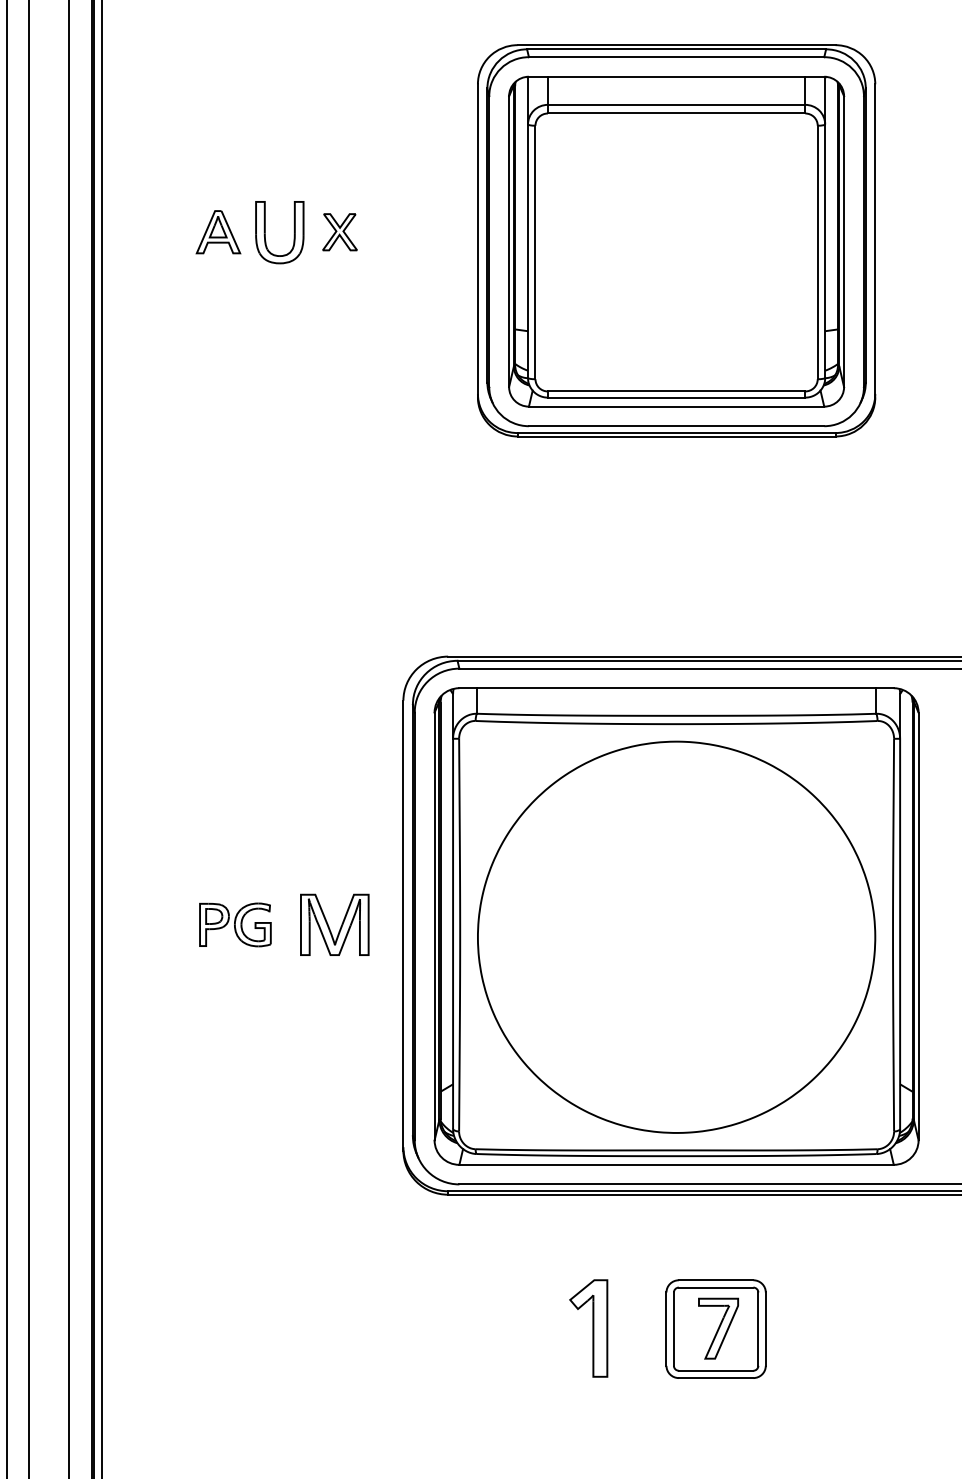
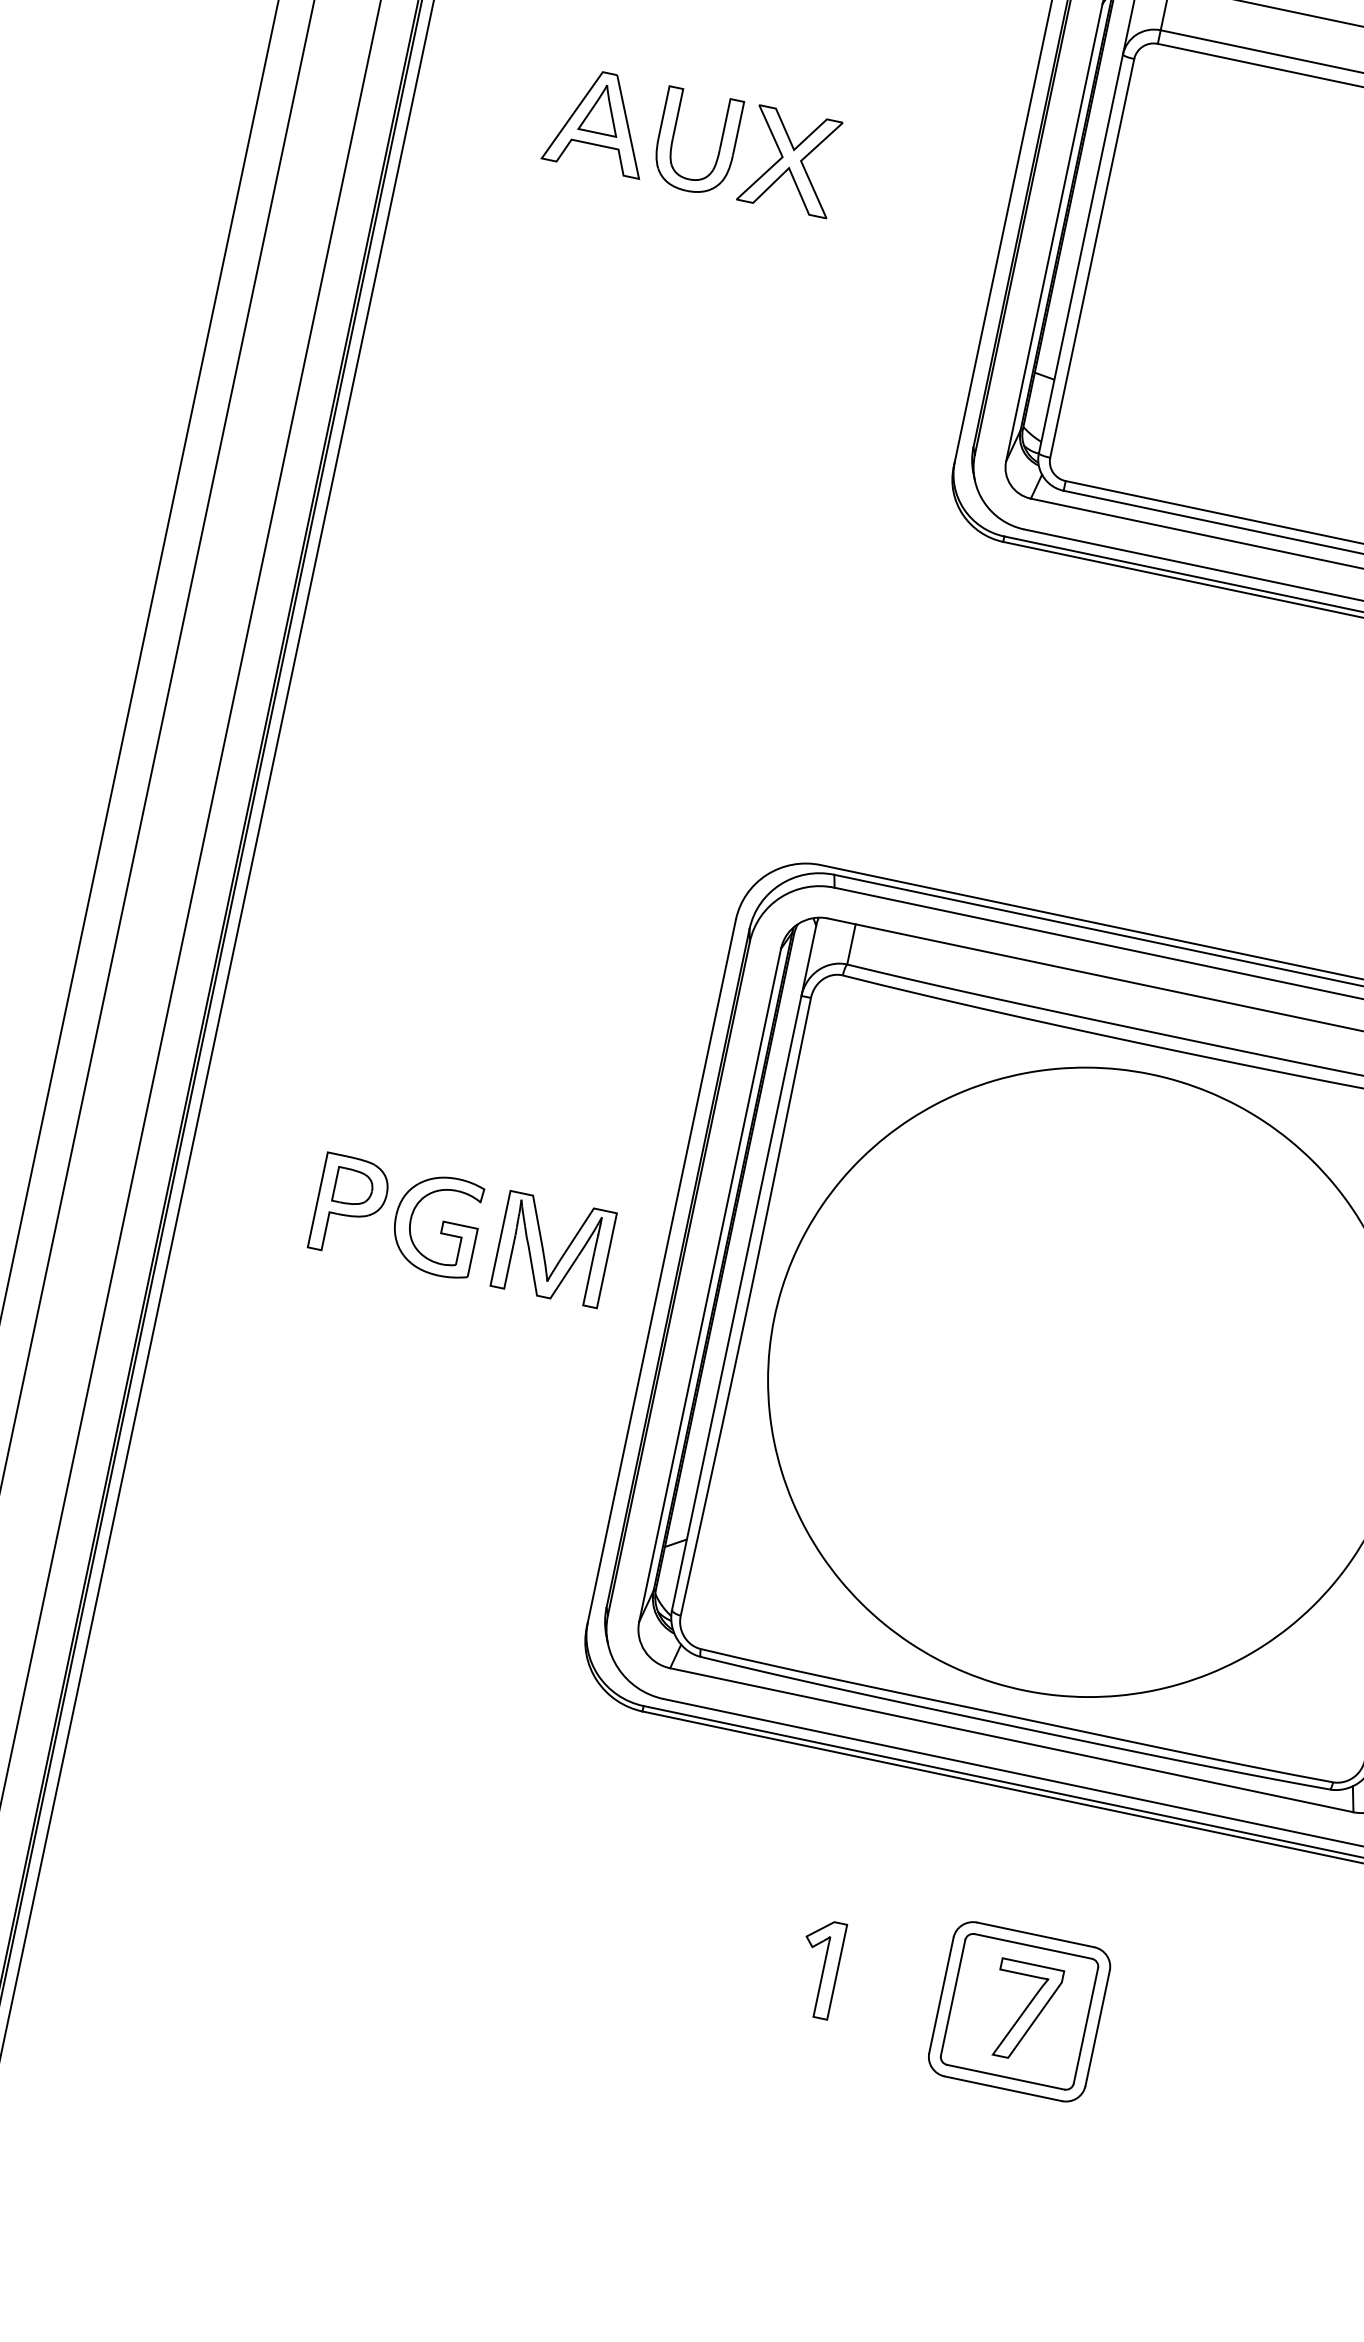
part: (218, 232) -> (600, 121), size x1.43
part: (339, 232) -> (790, 161), size x1.67
part: (235, 924) -> (397, 1215), size x1.43
part: (587, 1328) -> (817, 1968), size x0.62

